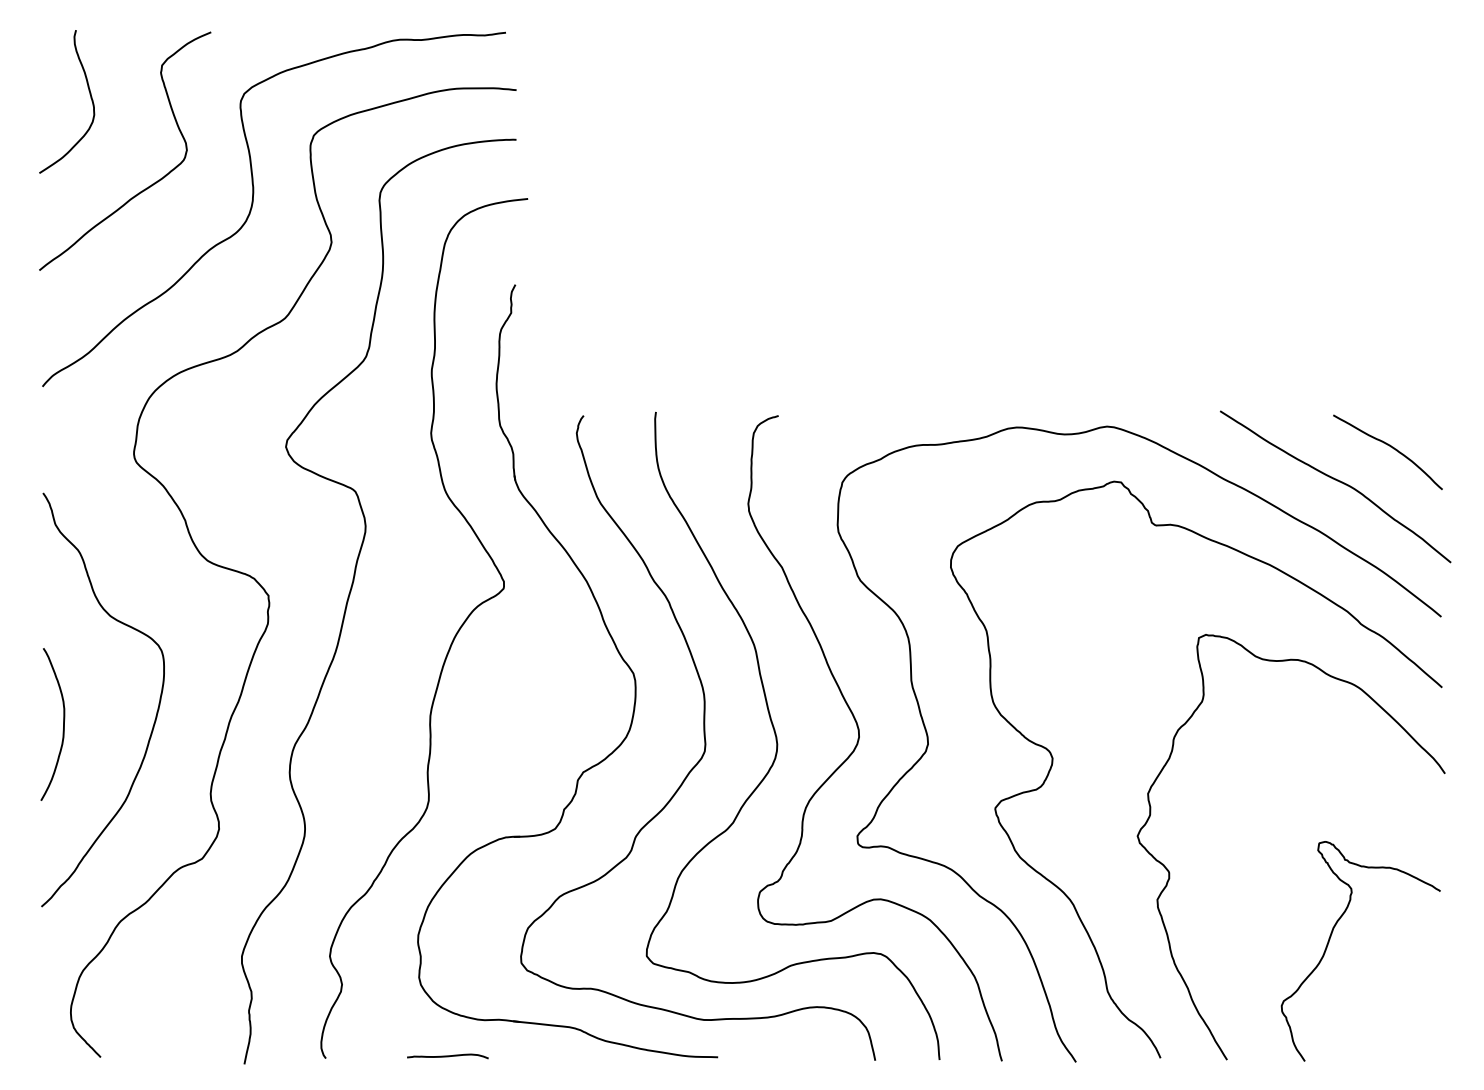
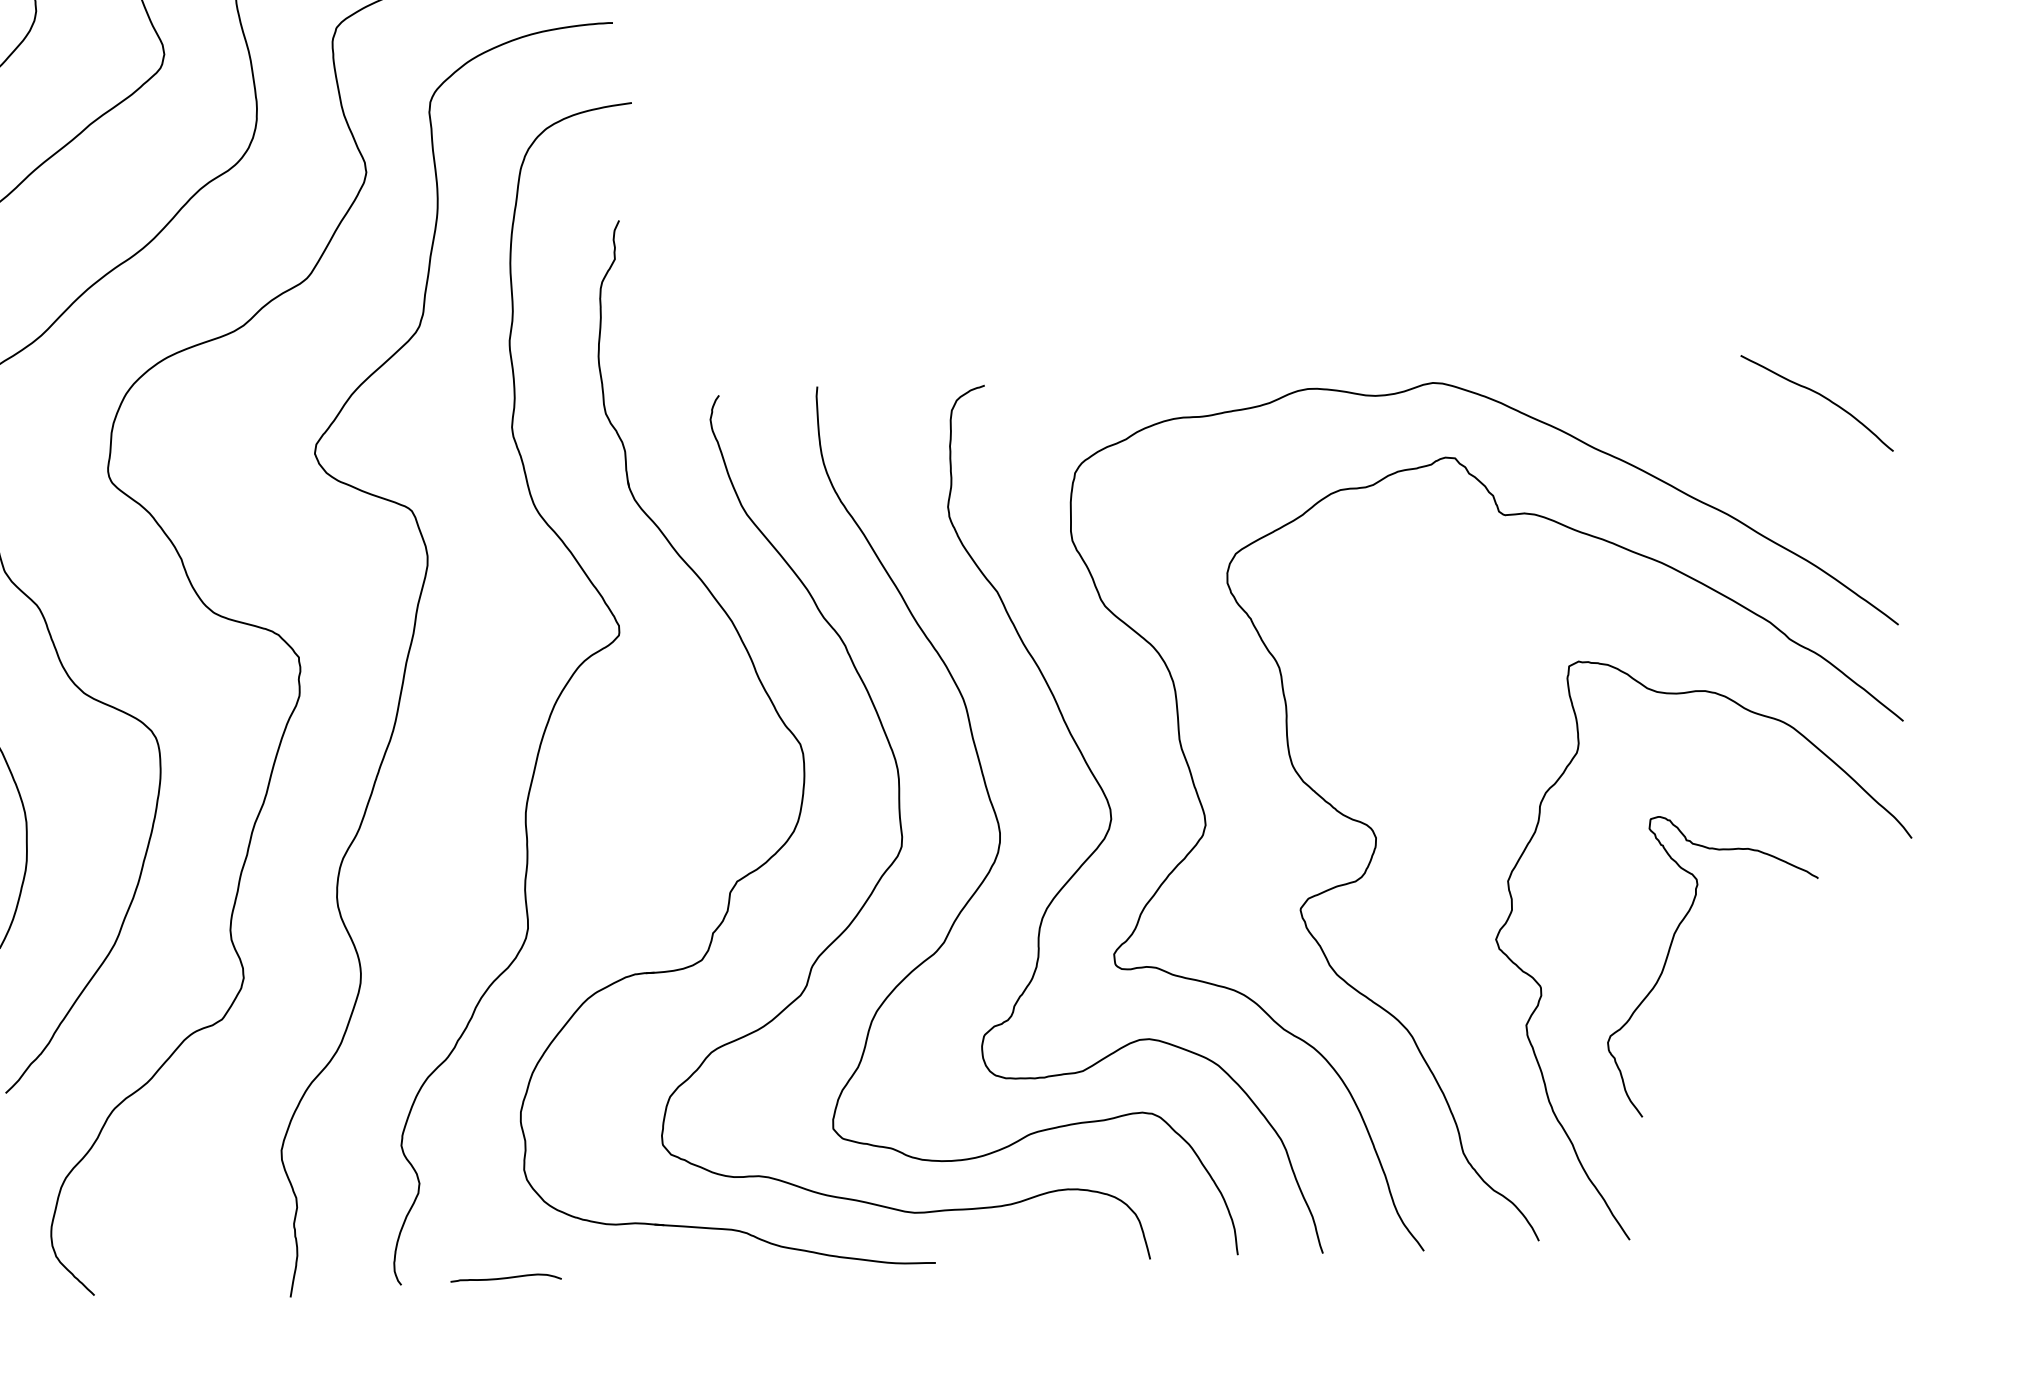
curve: (1337, 481) -> (1749, 445), removed
curve: (1329, 942) -> (1669, 953), moved
curve: (447, 1056) -> (505, 1278), moved

